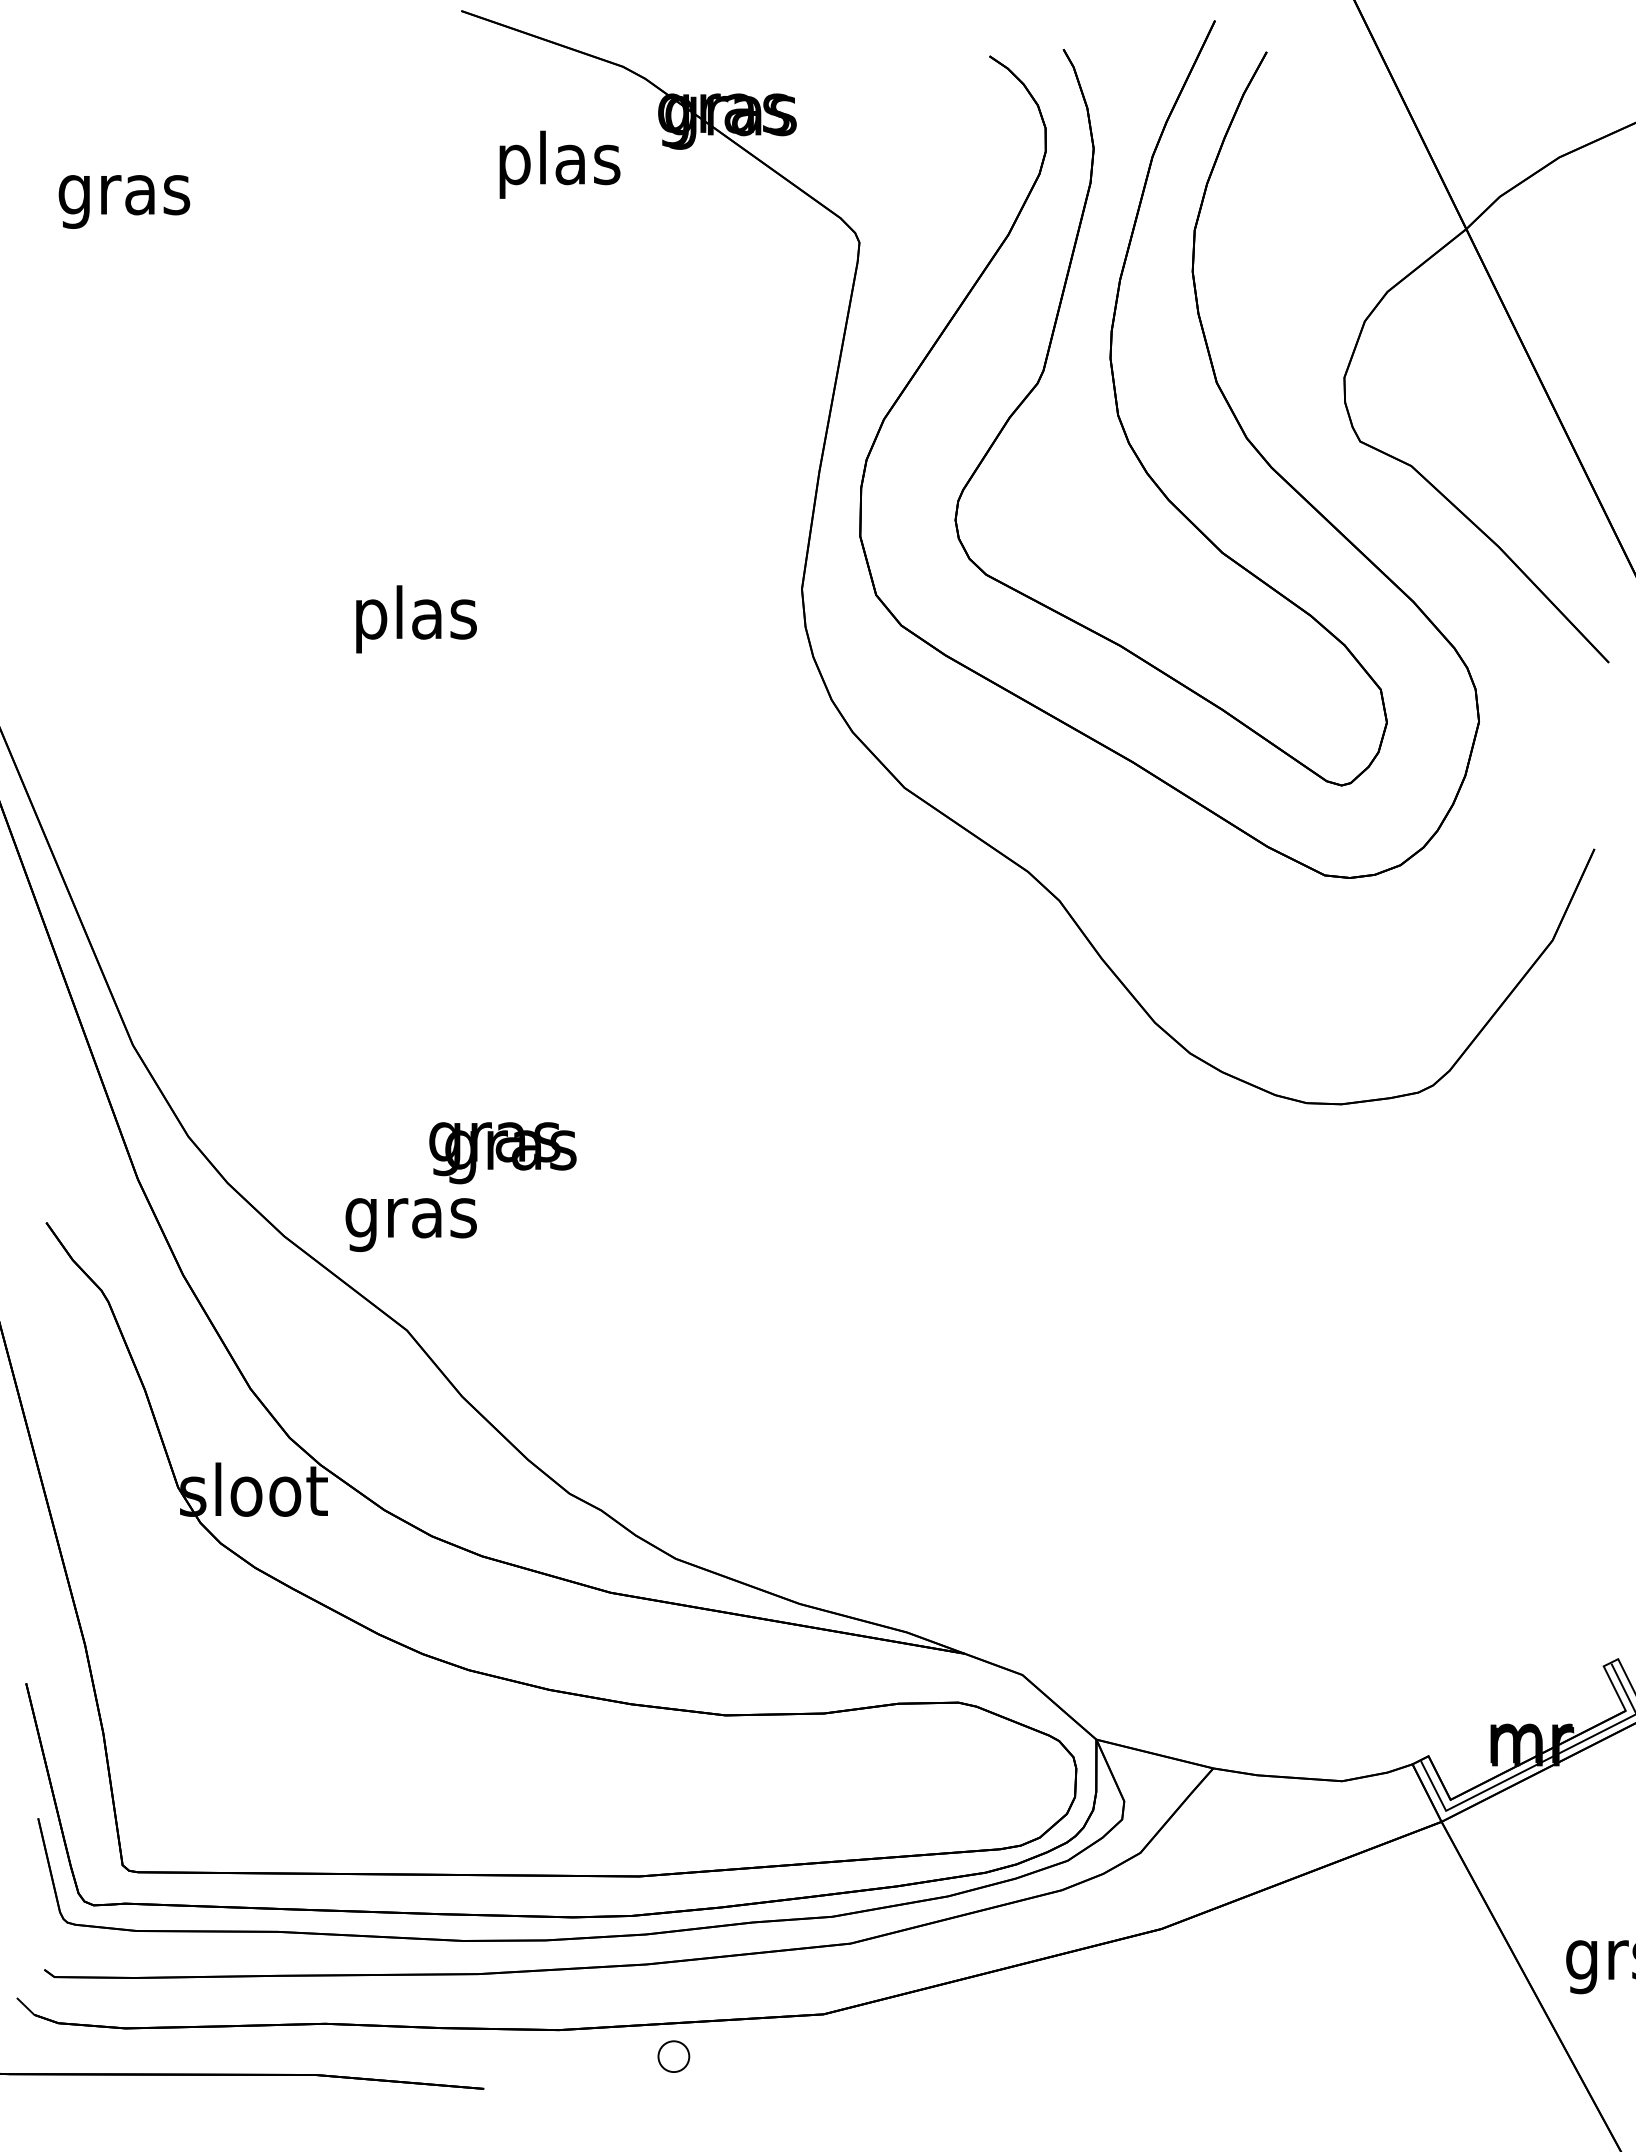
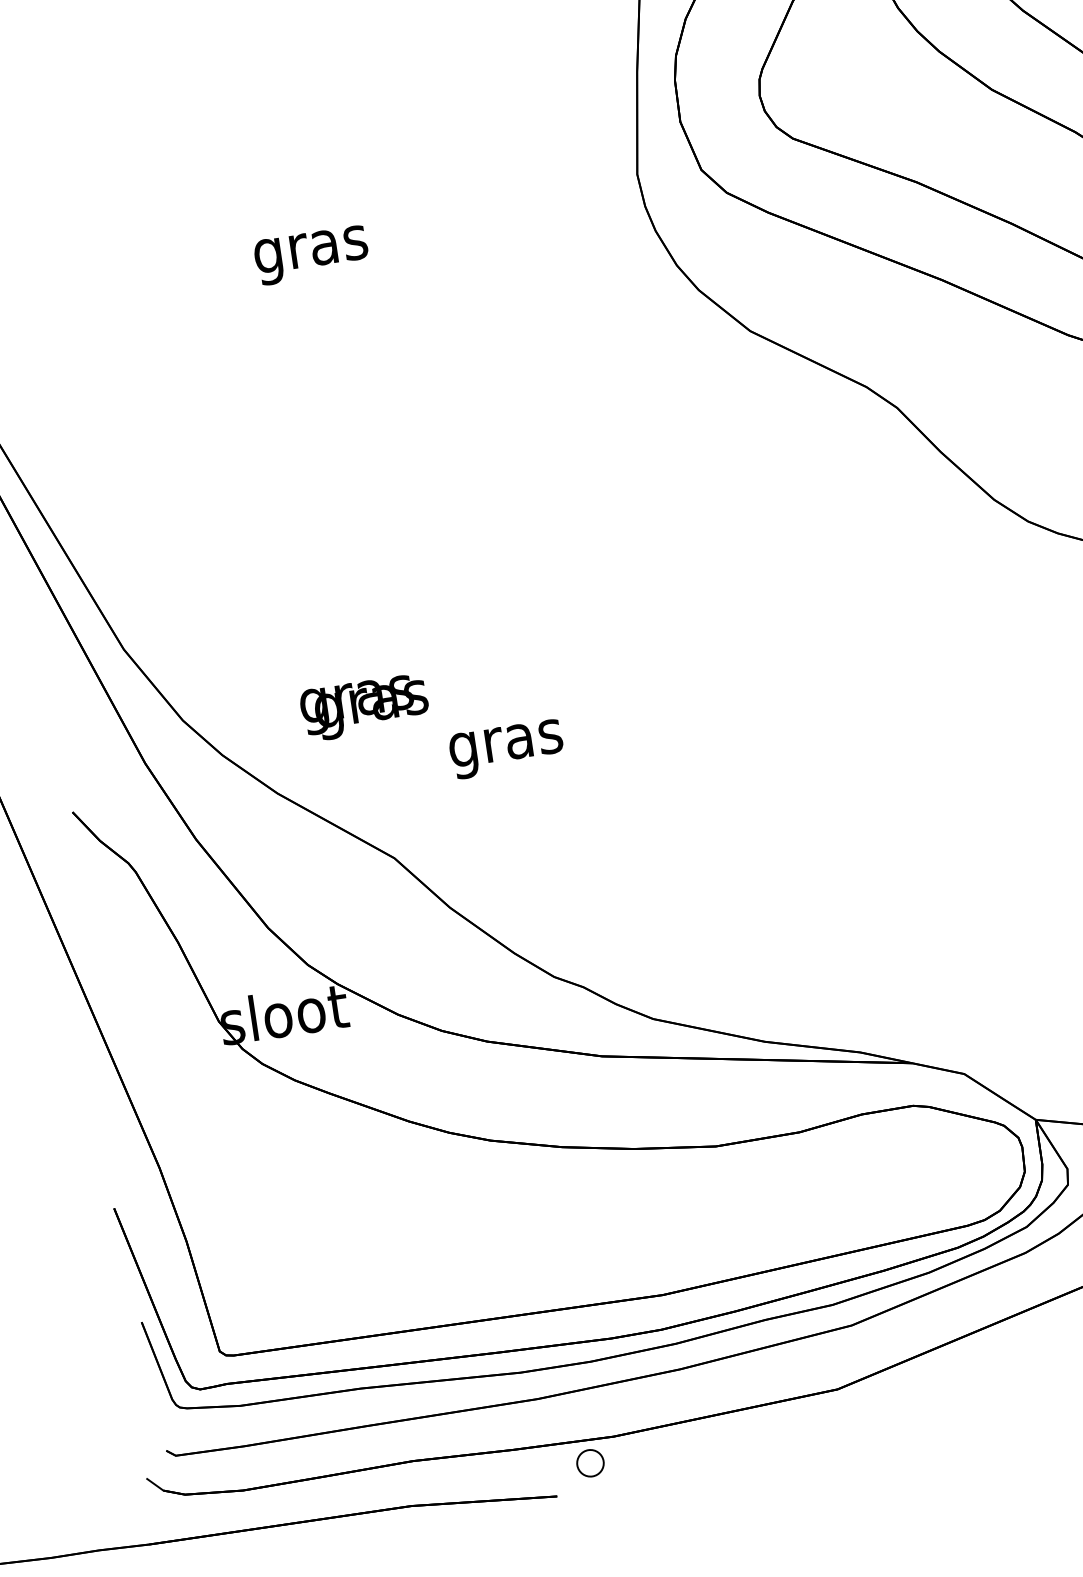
text: (415, 619) -> (310, 249), plas -> gras
text: (502, 1153) -> (364, 708), moved
text: (410, 1225) -> (506, 749), moved
part: (673, 2056) -> (590, 1463), moved

